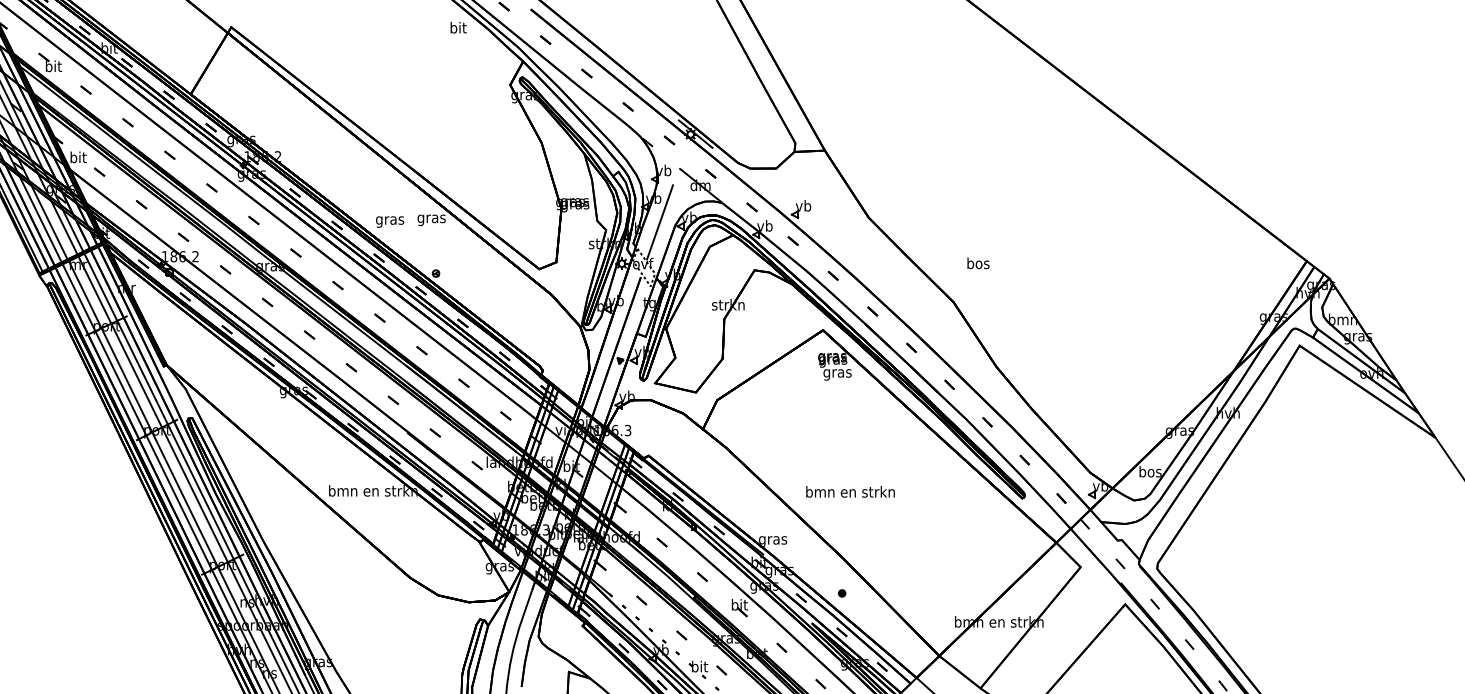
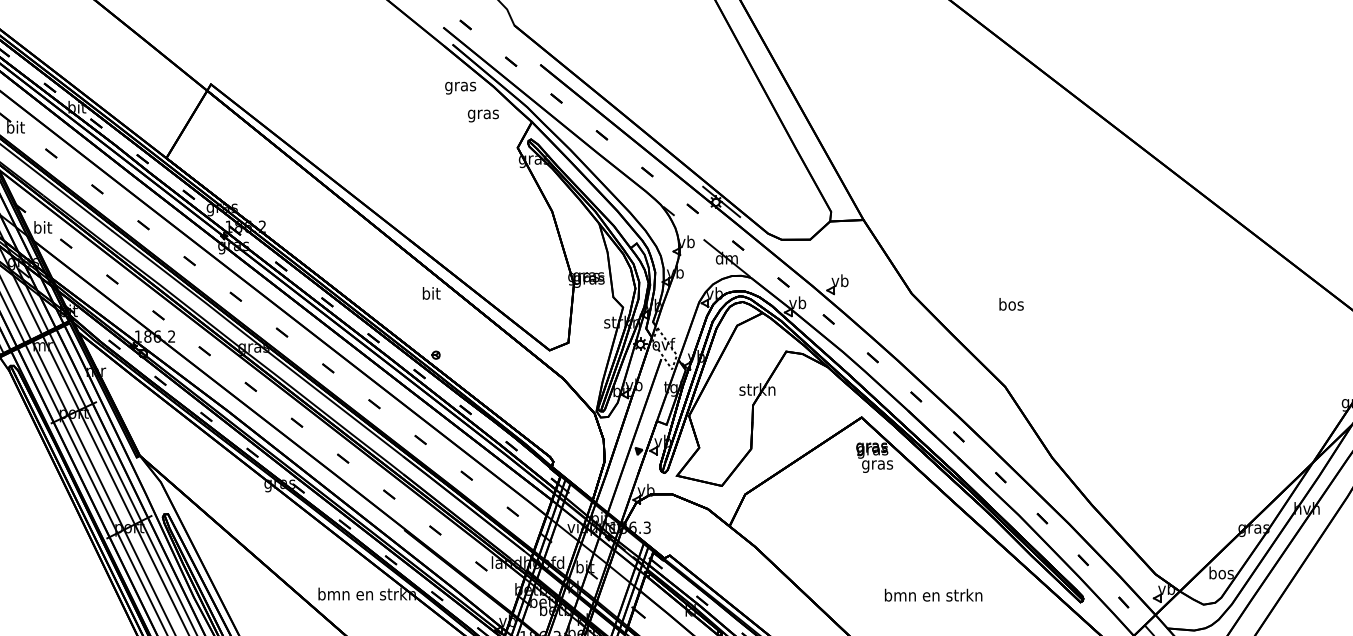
text: (458, 29) -> (460, 86), bit -> gras
text: (431, 218) -> (431, 294), gras -> bit
text: (390, 221) -> (483, 115), moved
line: (660, 222) -> (682, 299), removed
text: (978, 263) -> (1011, 304), moved
text: (850, 491) -> (933, 594), moved

